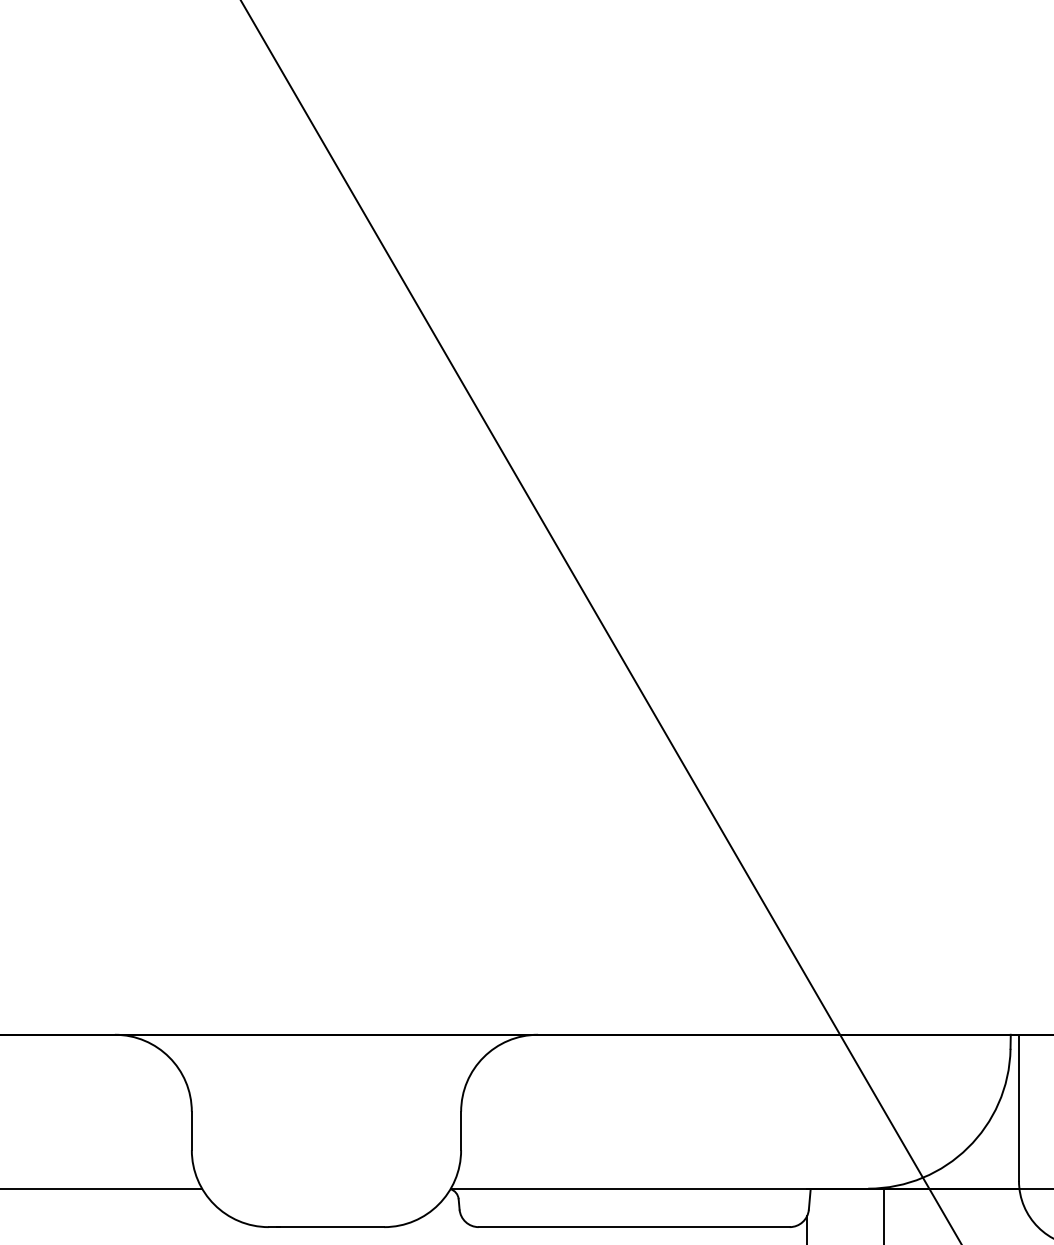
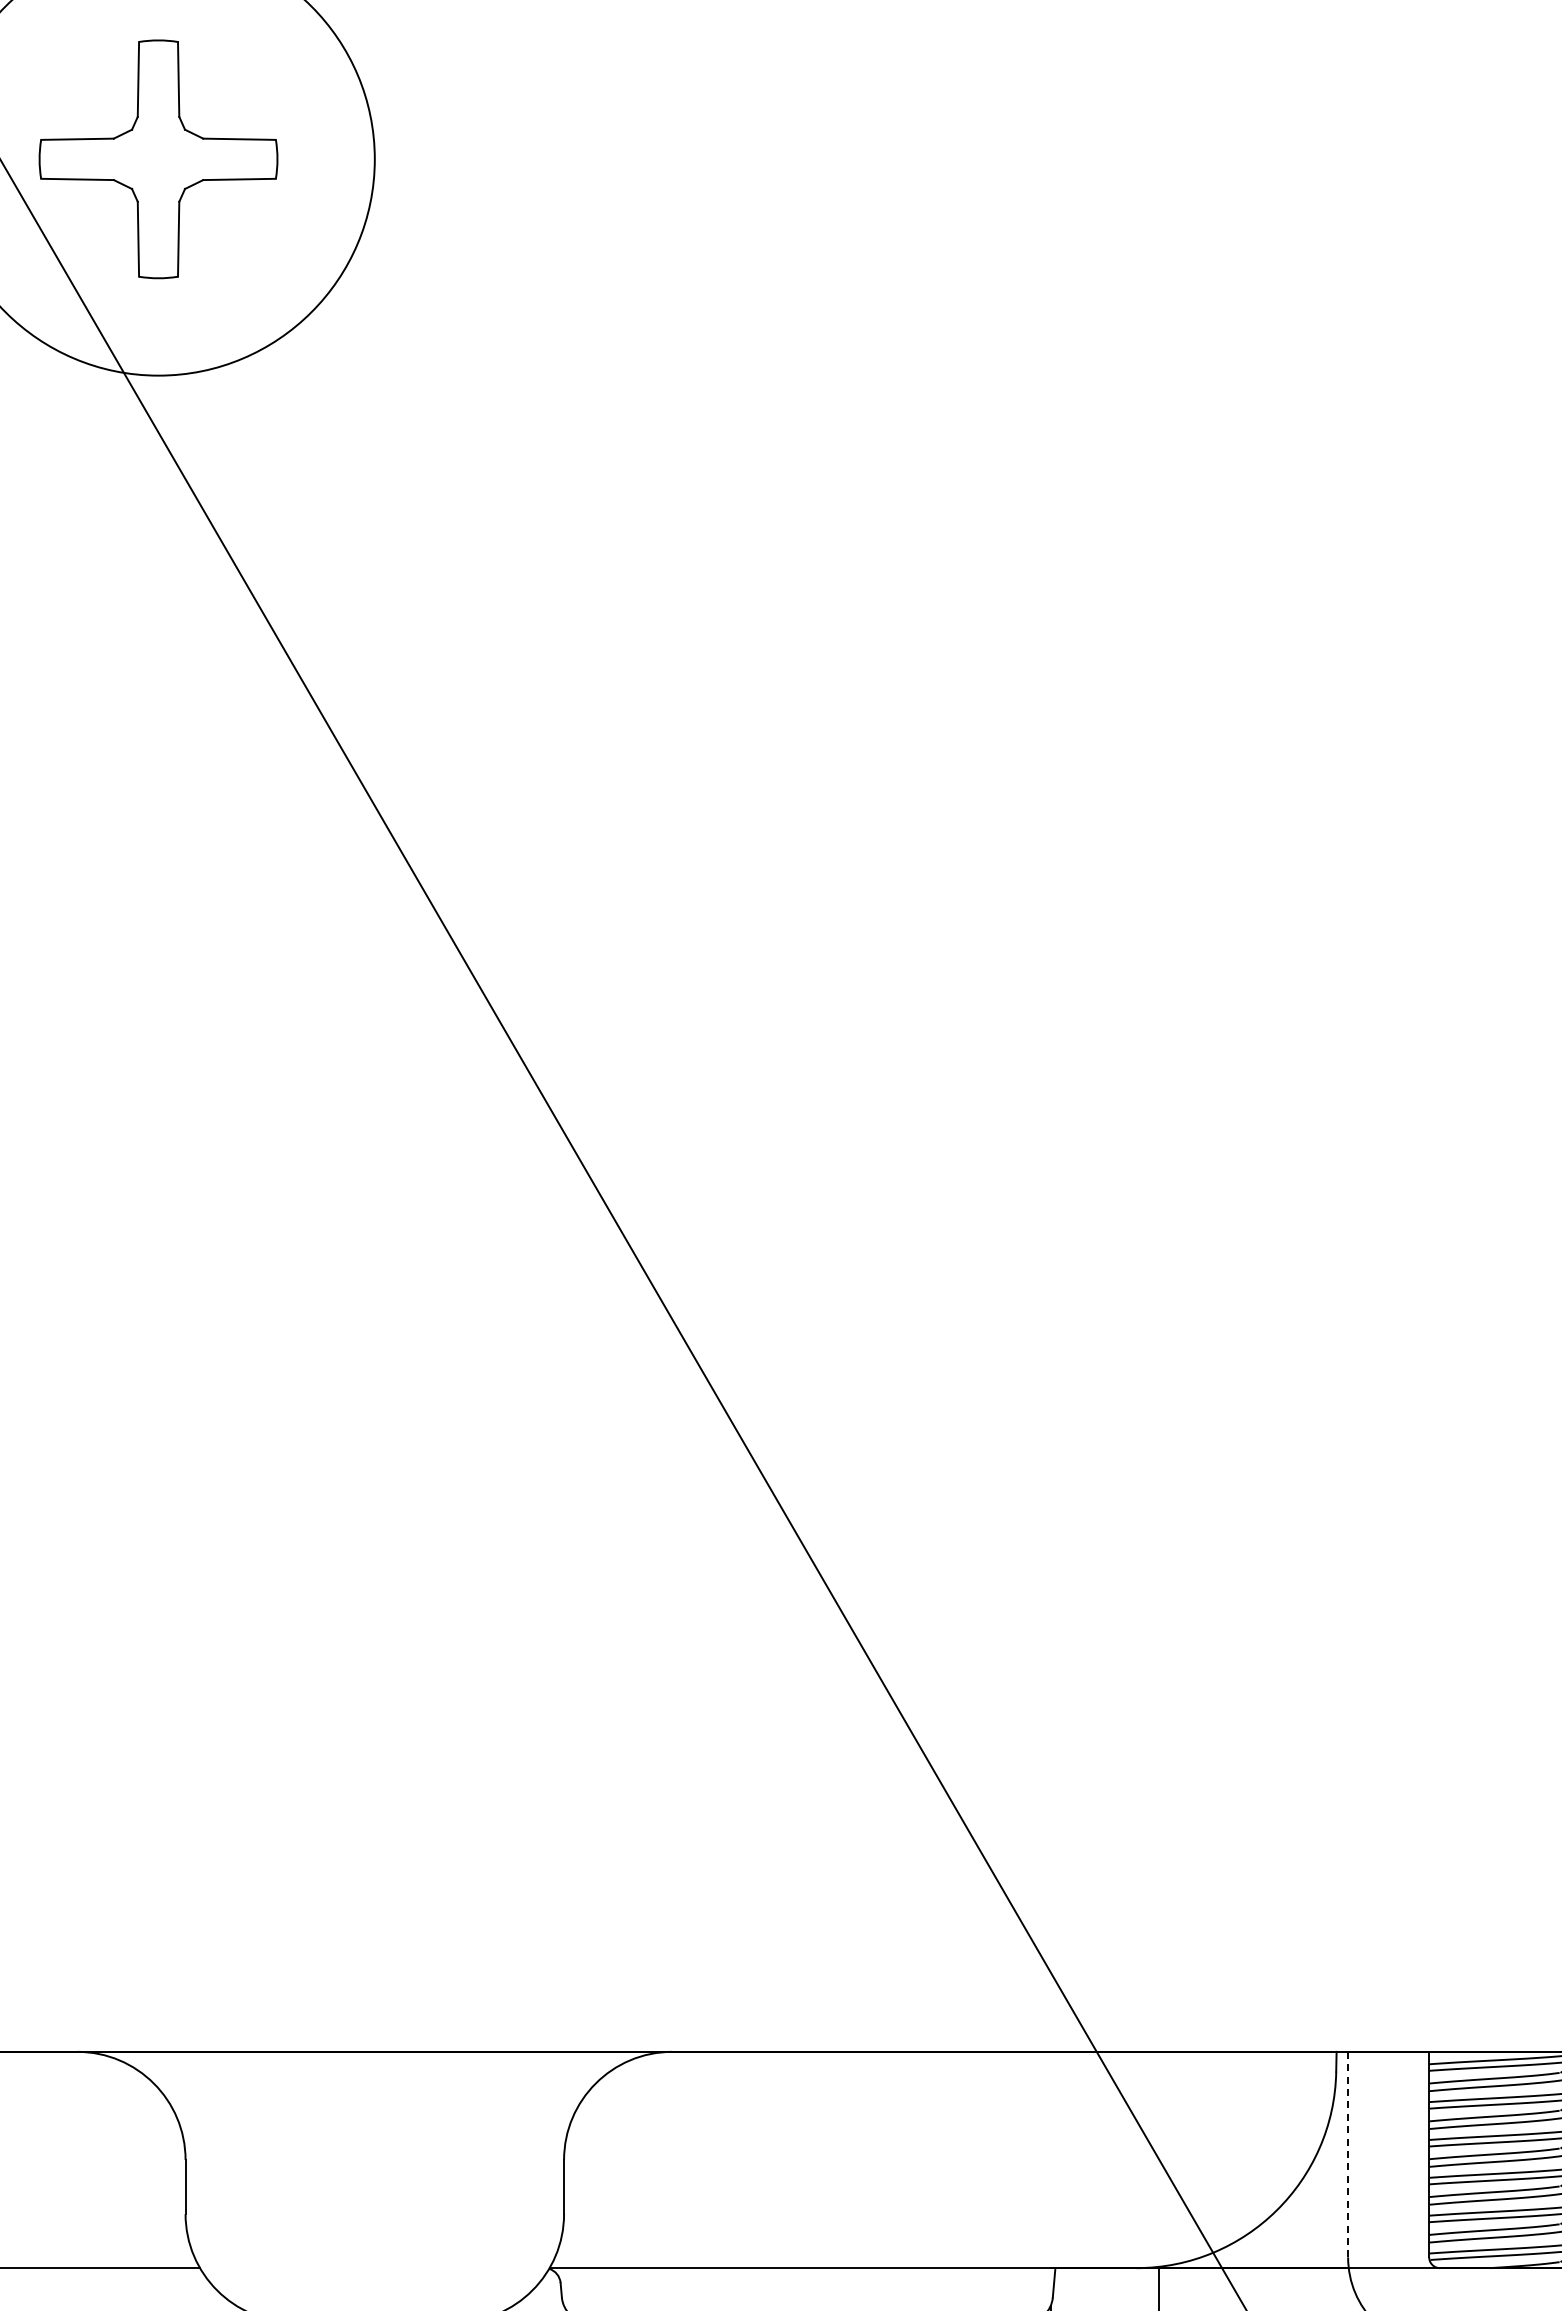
line: (1019, 1107) -> (1348, 2154), solid -> dashed

